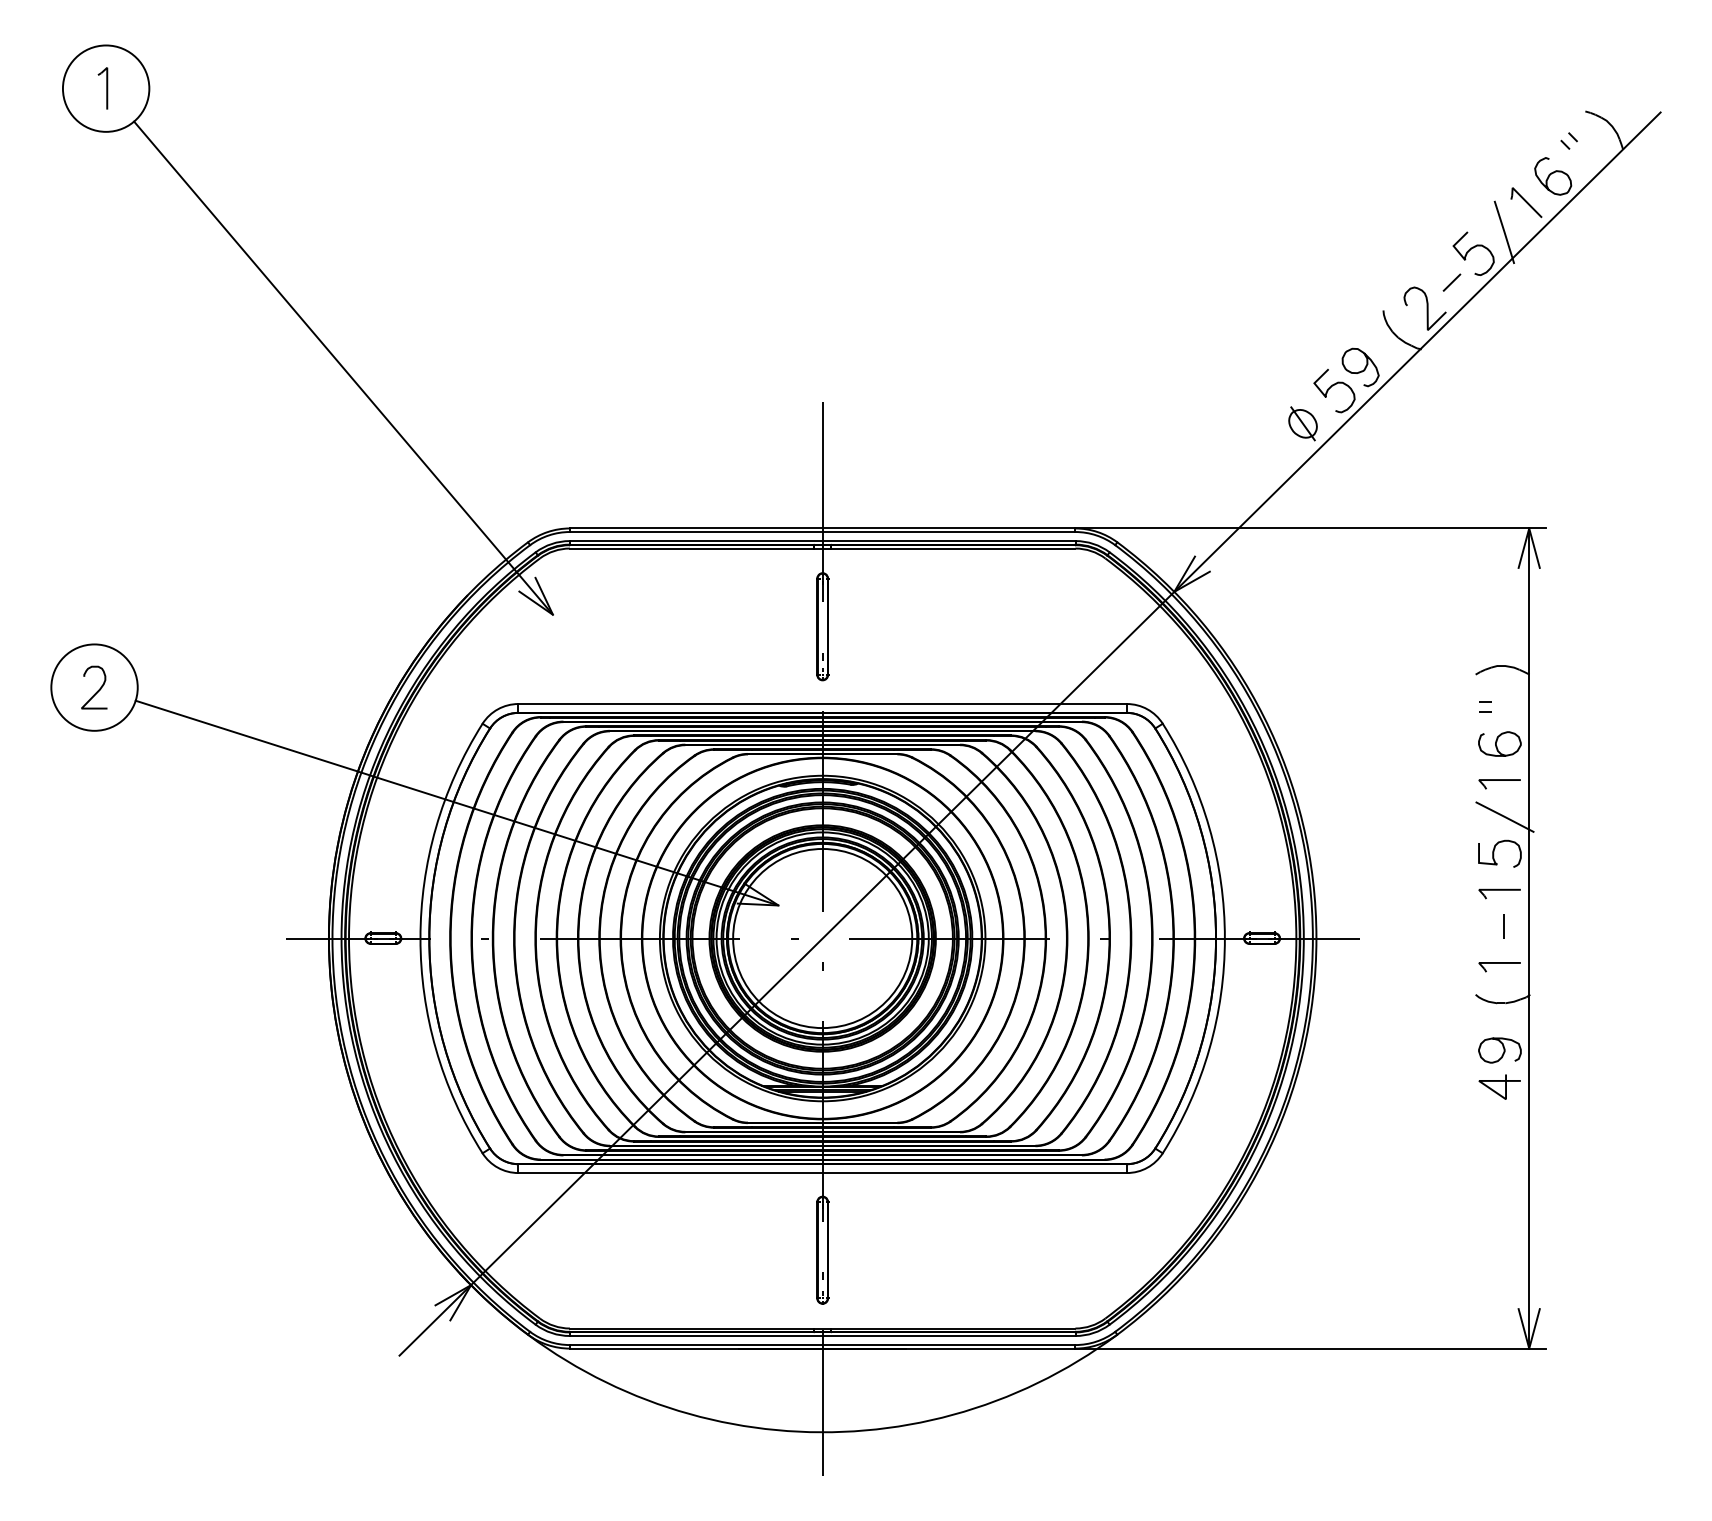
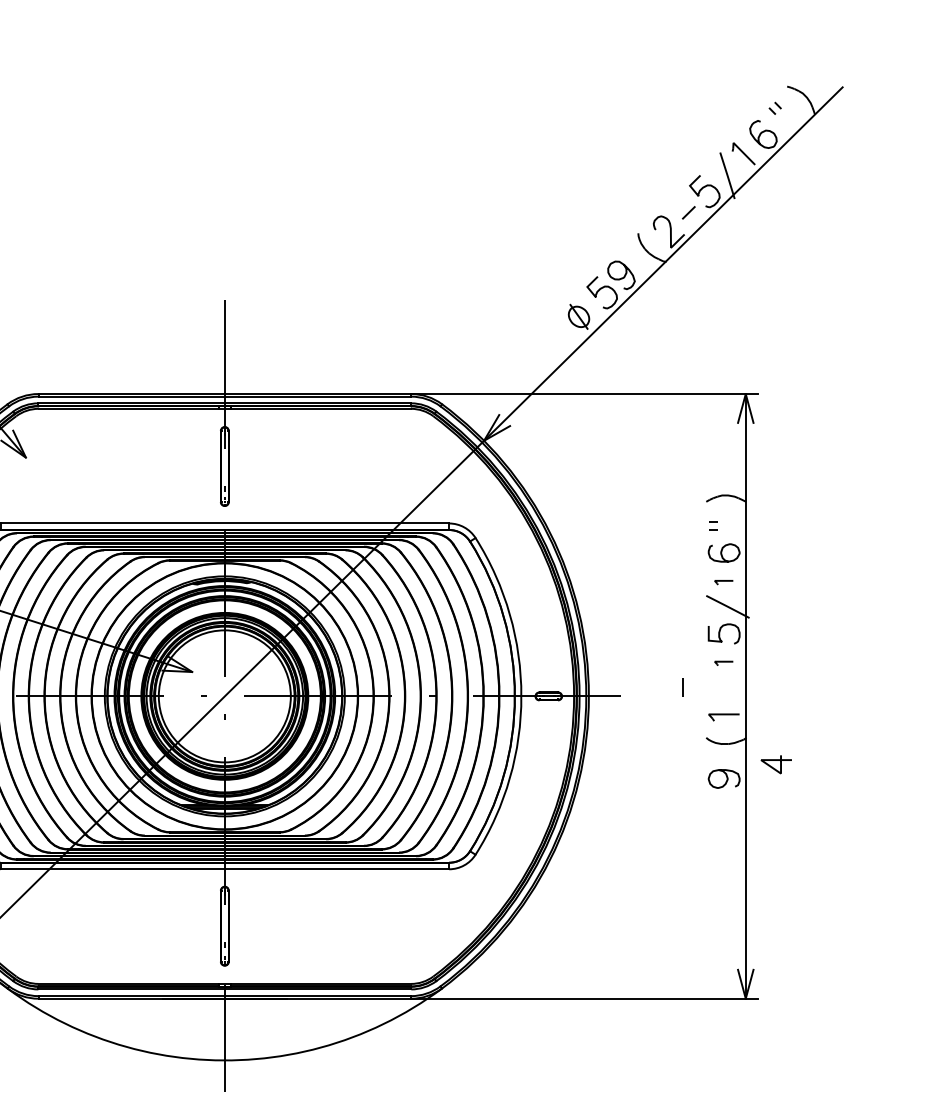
part: (1499, 784) -> (723, 582), size x0.6
part: (1499, 893) -> (723, 663), size x0.6
line: (1503, 926) -> (682, 687), moved
line: (1499, 1081) -> (776, 760), moved

